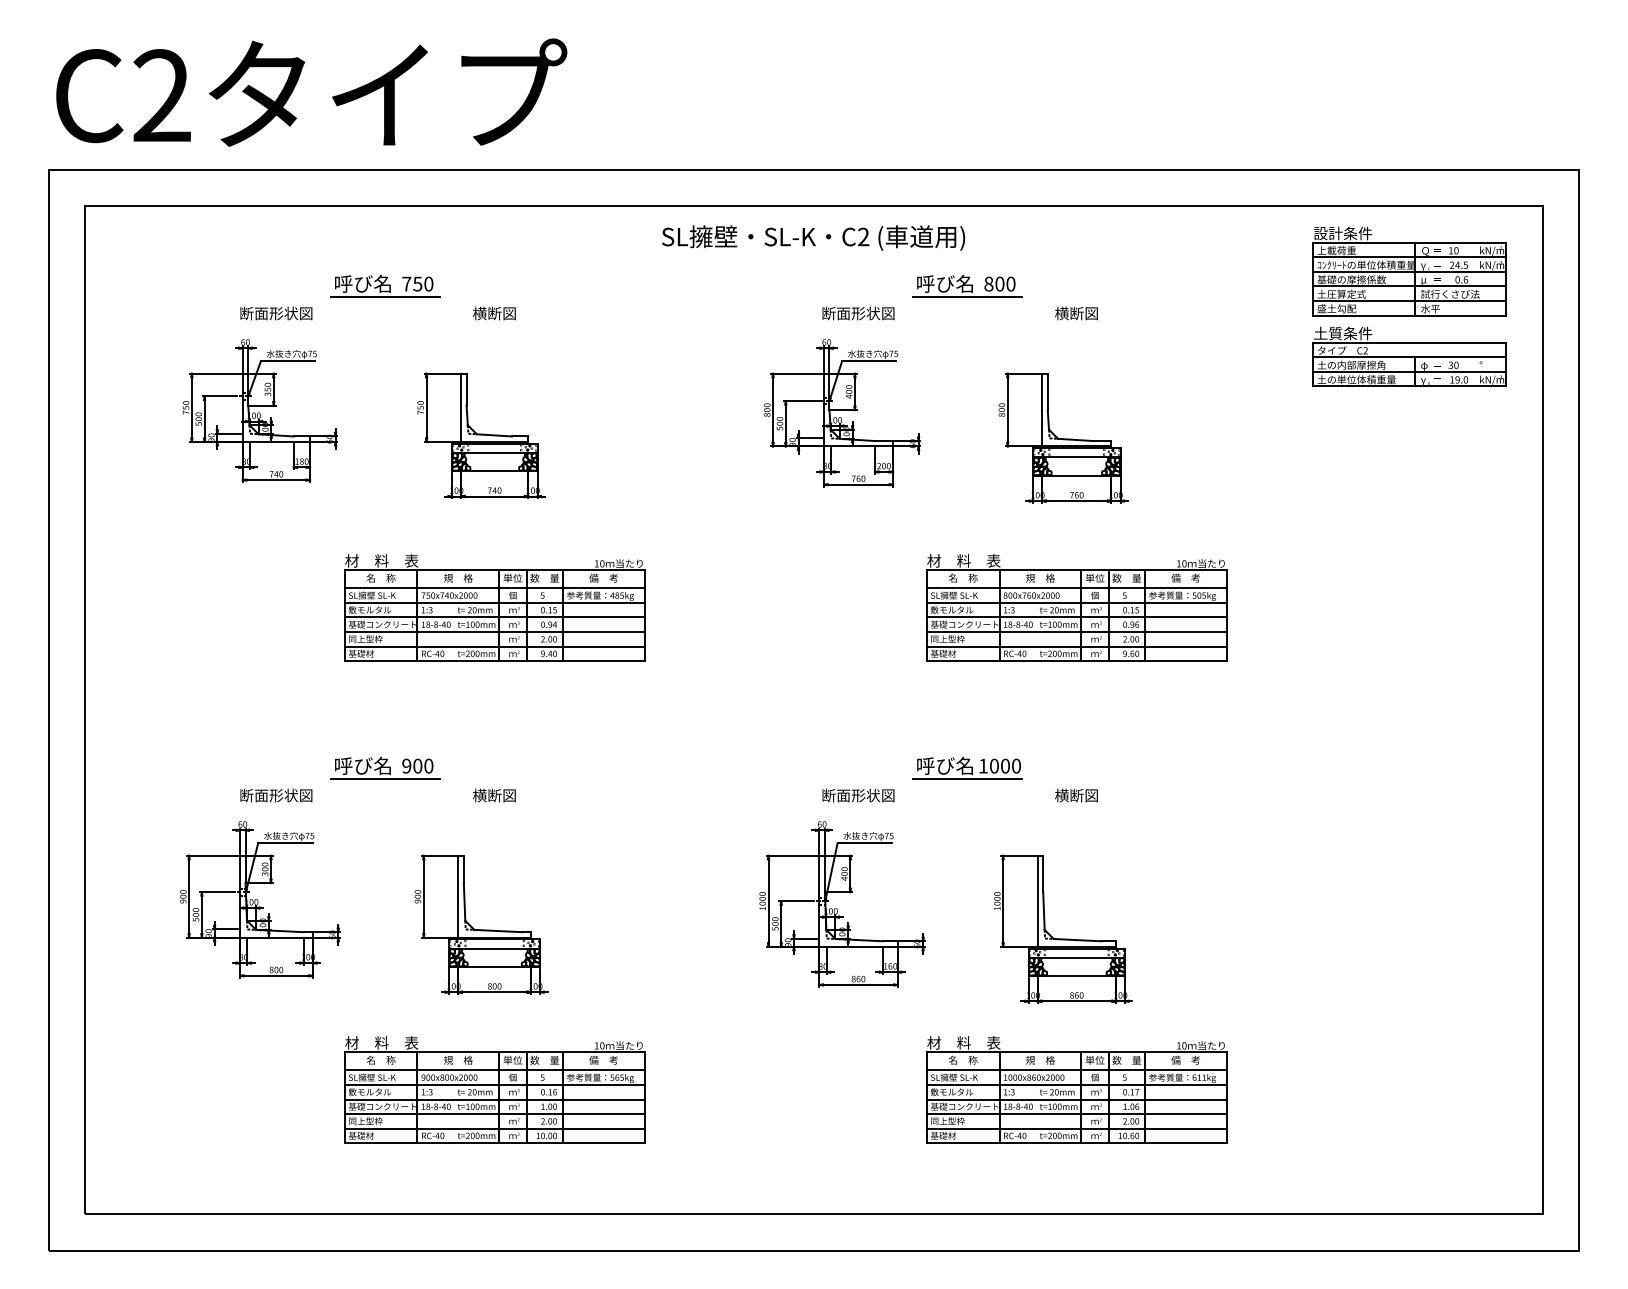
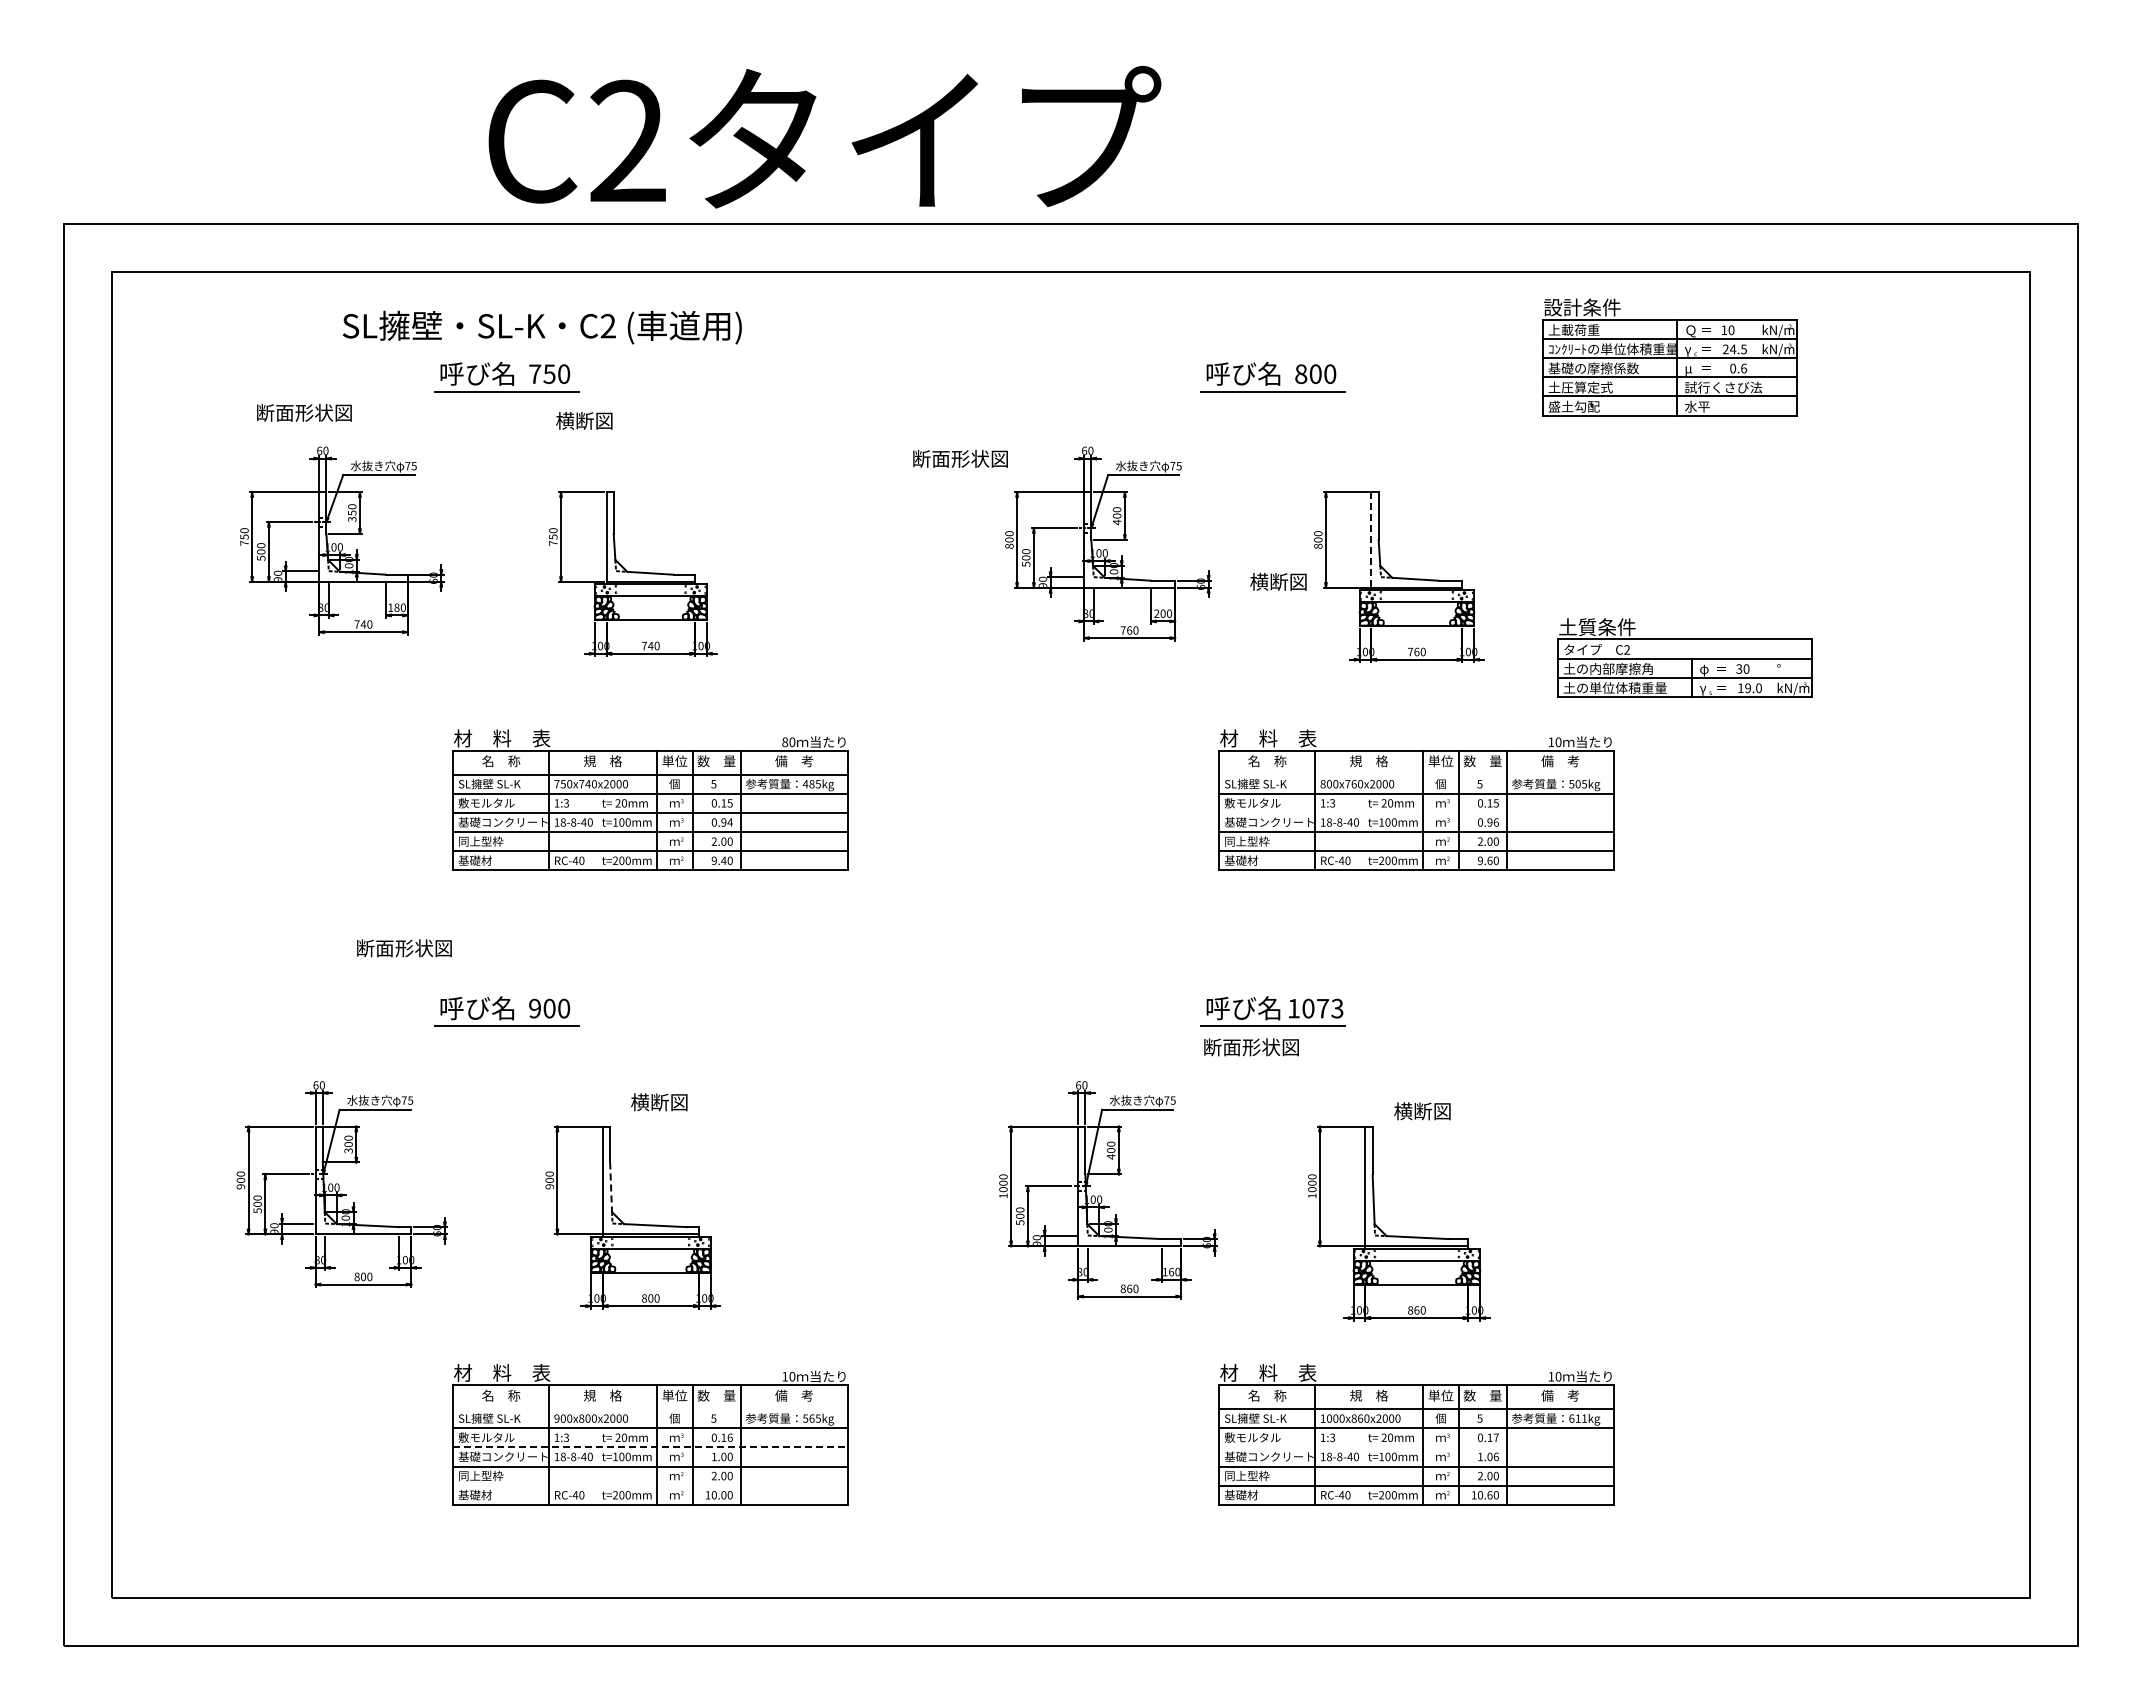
text: (311, 92) -> (824, 137), moved
text: (813, 238) -> (542, 327), moved
part: (1409, 271) -> (1669, 357), moved
text: (276, 313) -> (304, 412), moved
text: (494, 313) -> (584, 420), moved
text: (858, 313) -> (960, 458), moved
text: (1076, 313) -> (1278, 581), moved
part: (1409, 356) -> (1684, 657), moved
line: (1042, 410) -> (1371, 540), solid -> dashed
text: (597, 563) -> (785, 742), 10 -> 80
line: (1076, 588) -> (1416, 774), removed
line: (1076, 617) -> (1416, 812), removed
text: (1011, 766) -> (1330, 1008), 1000 -> 1073
text: (276, 795) -> (404, 948), moved
text: (494, 795) -> (659, 1102), moved
text: (858, 795) -> (1251, 1047), moved
text: (1076, 795) -> (1422, 1111), moved
line: (464, 902) -> (611, 1187), solid -> dashed
line: (494, 1070) -> (650, 1409), removed
line: (494, 1099) -> (650, 1447), solid -> dashed
line: (1076, 1099) -> (1416, 1447), removed
line: (494, 1128) -> (650, 1485), removed

